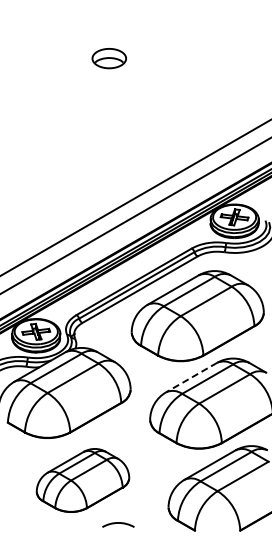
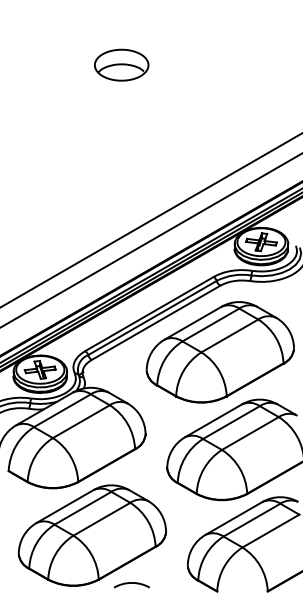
part: (109, 58) -> (121, 65), size x1.43
line: (191, 377) -> (213, 420), dashed -> solid
part: (82, 480) -> (91, 535), size x1.43

